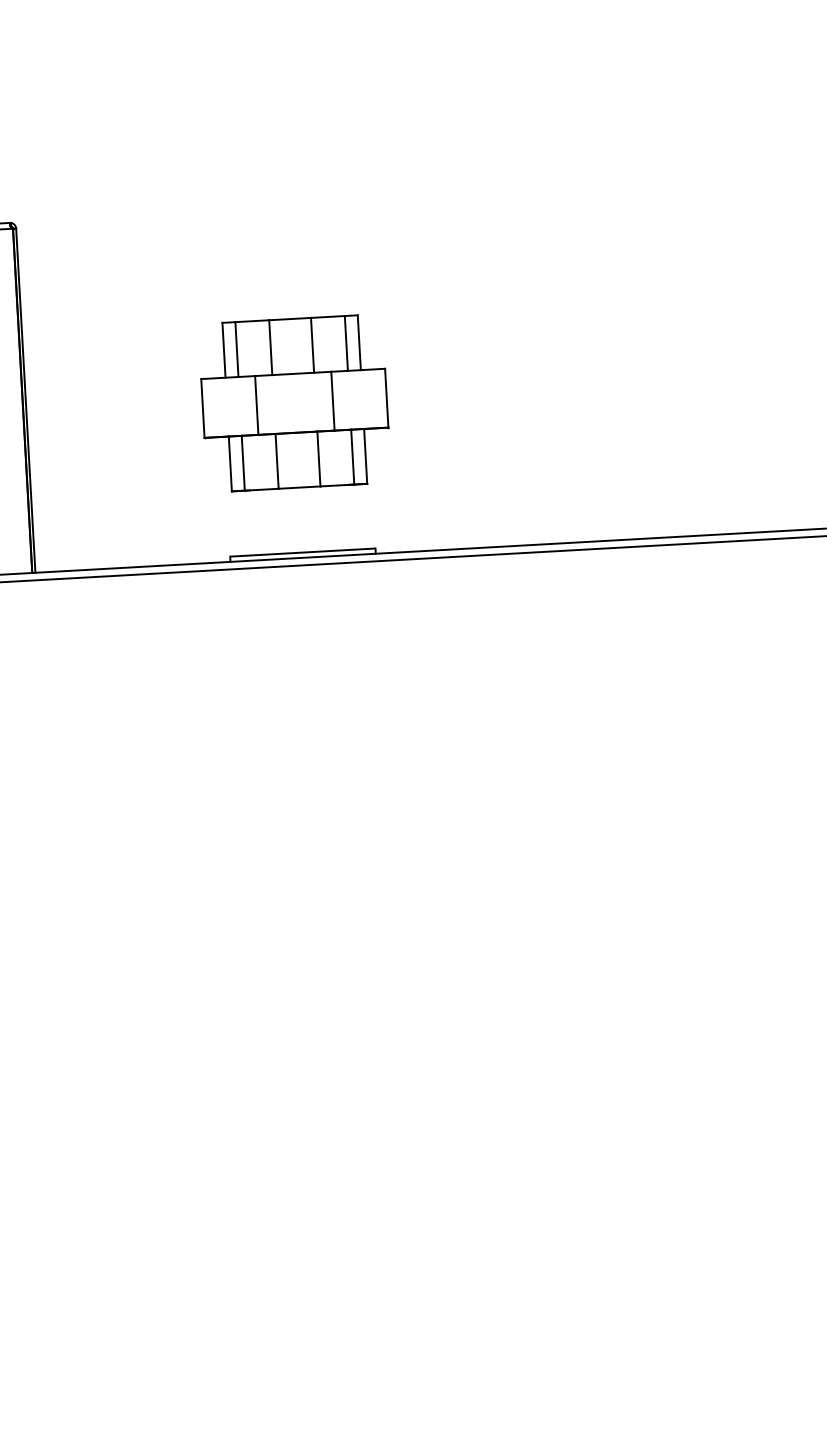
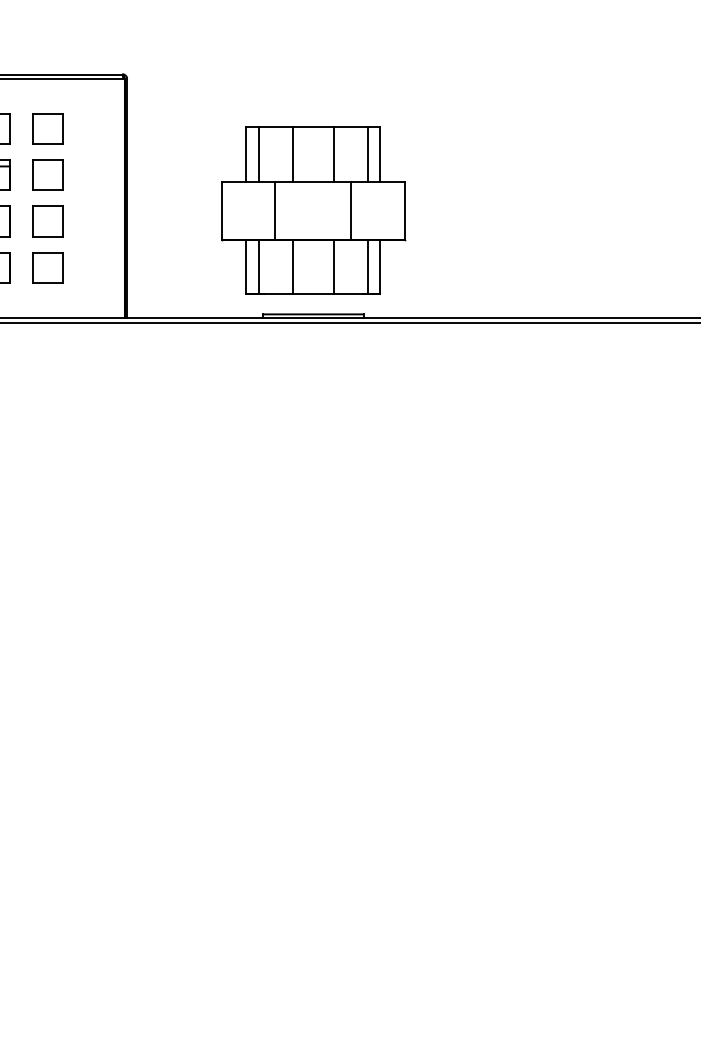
part: (294, 403) -> (313, 210), size x1.43

